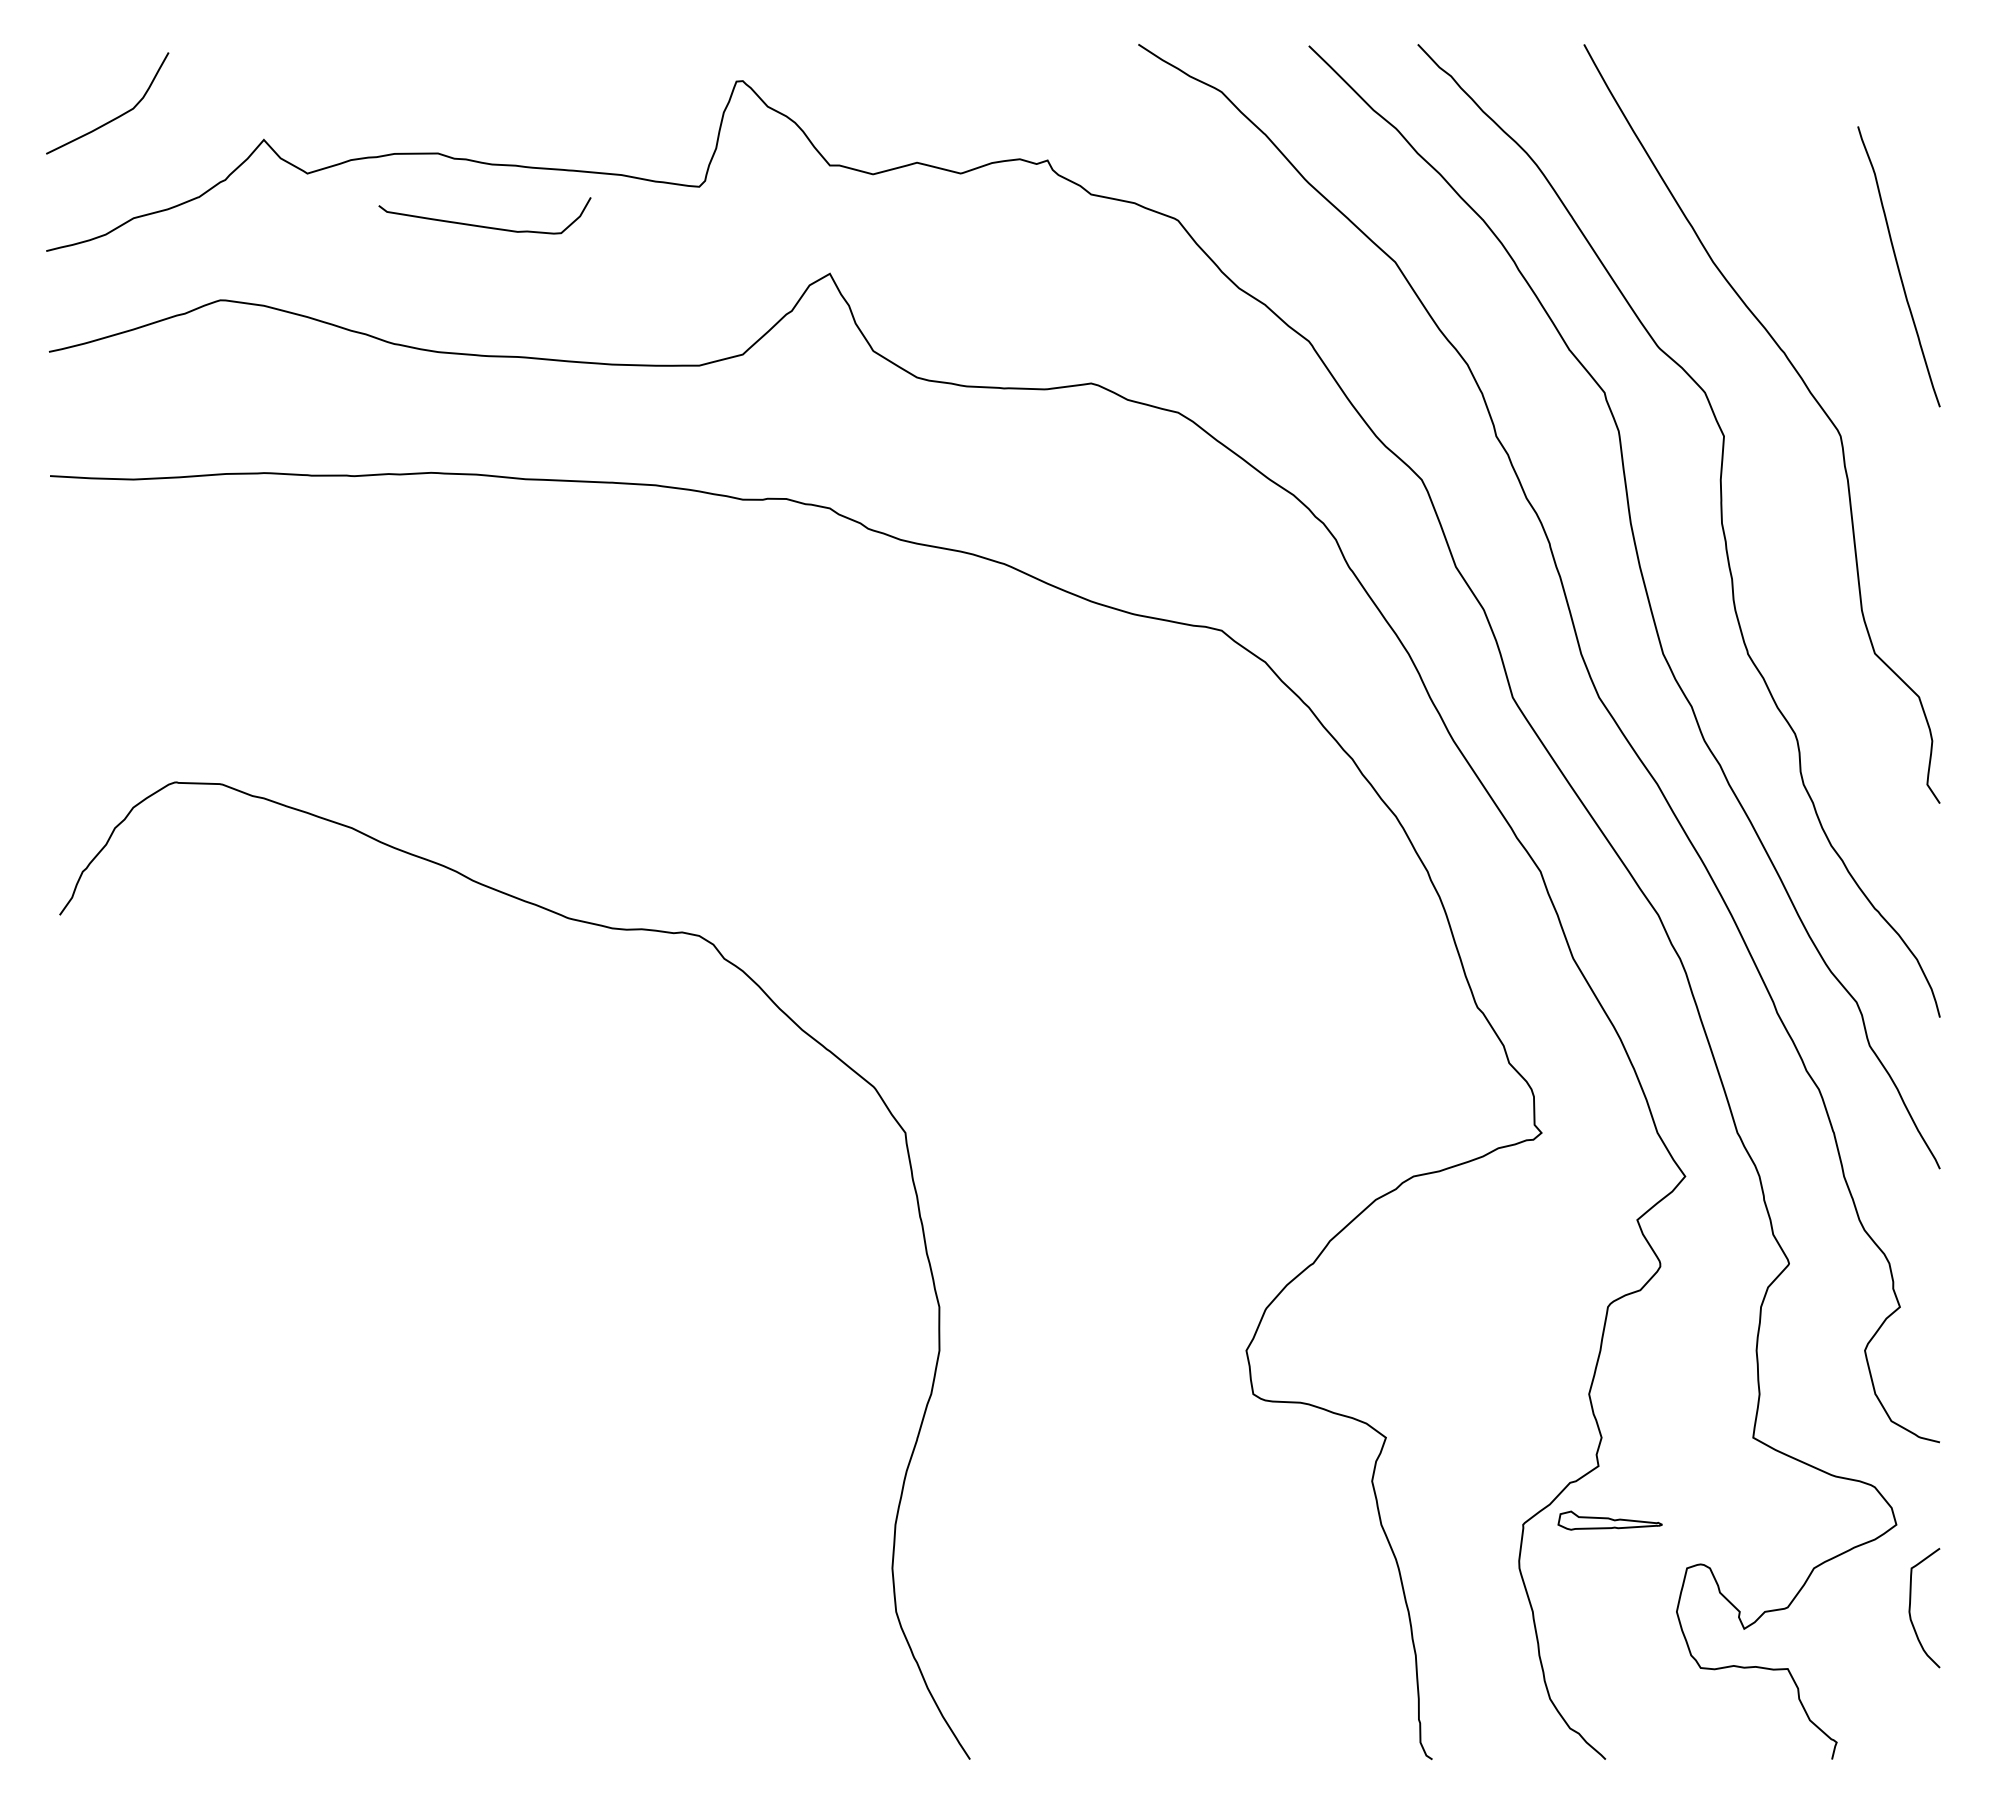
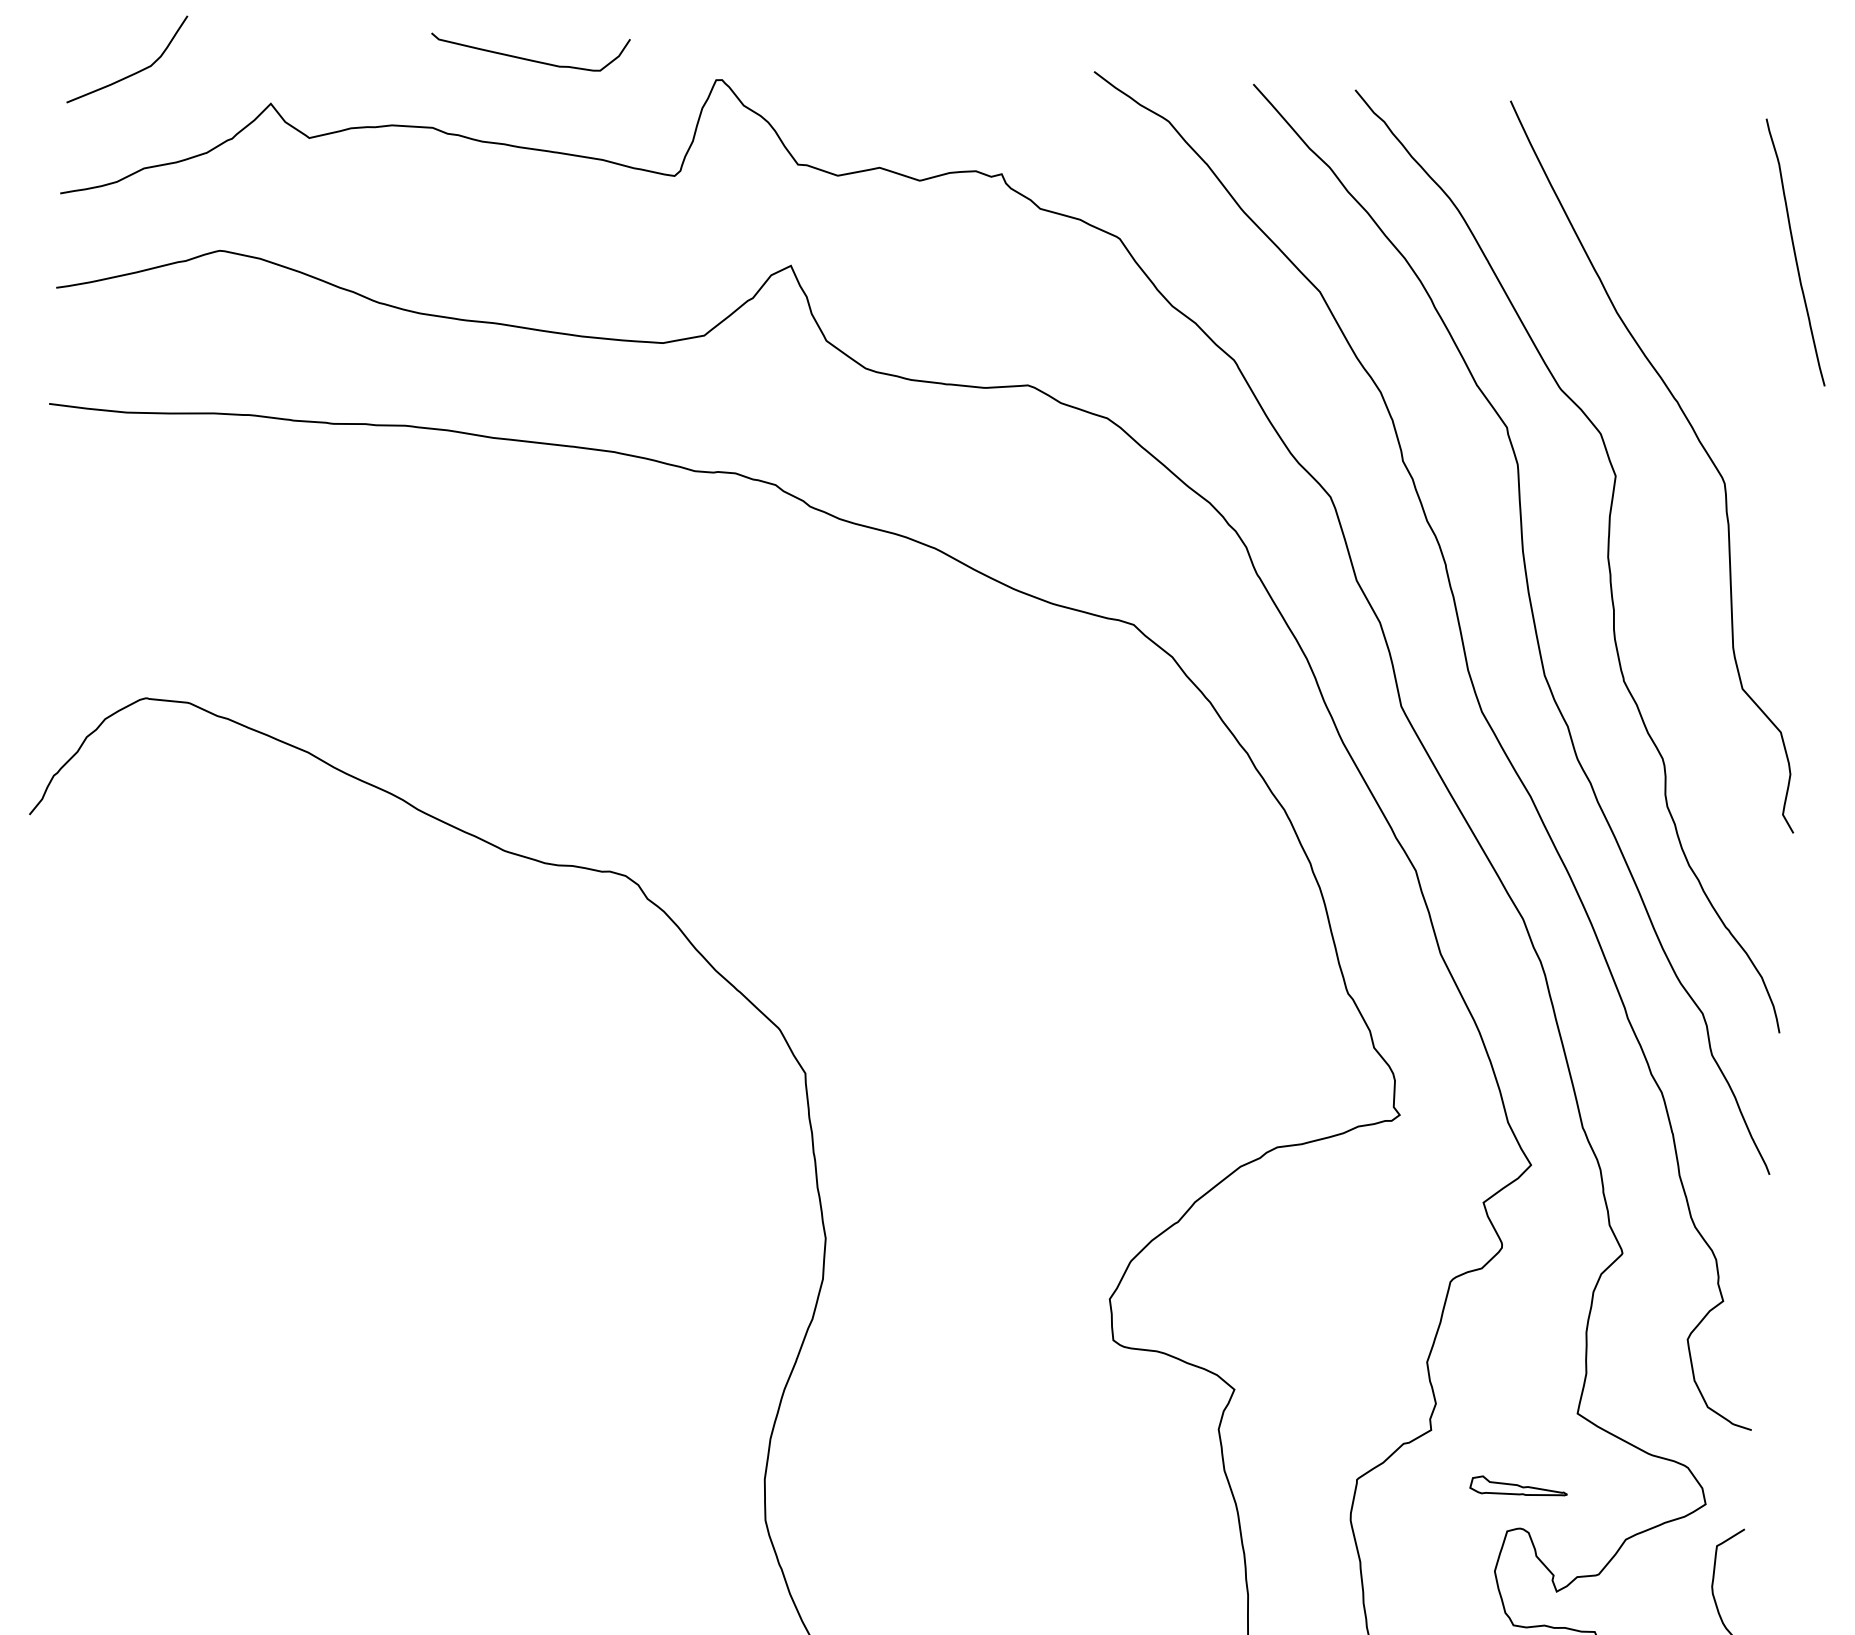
curve: (482, 225) -> (527, 58), moved
curve: (1898, 266) -> (1795, 252), moved
part: (1609, 1520) -> (1518, 1487), moved

